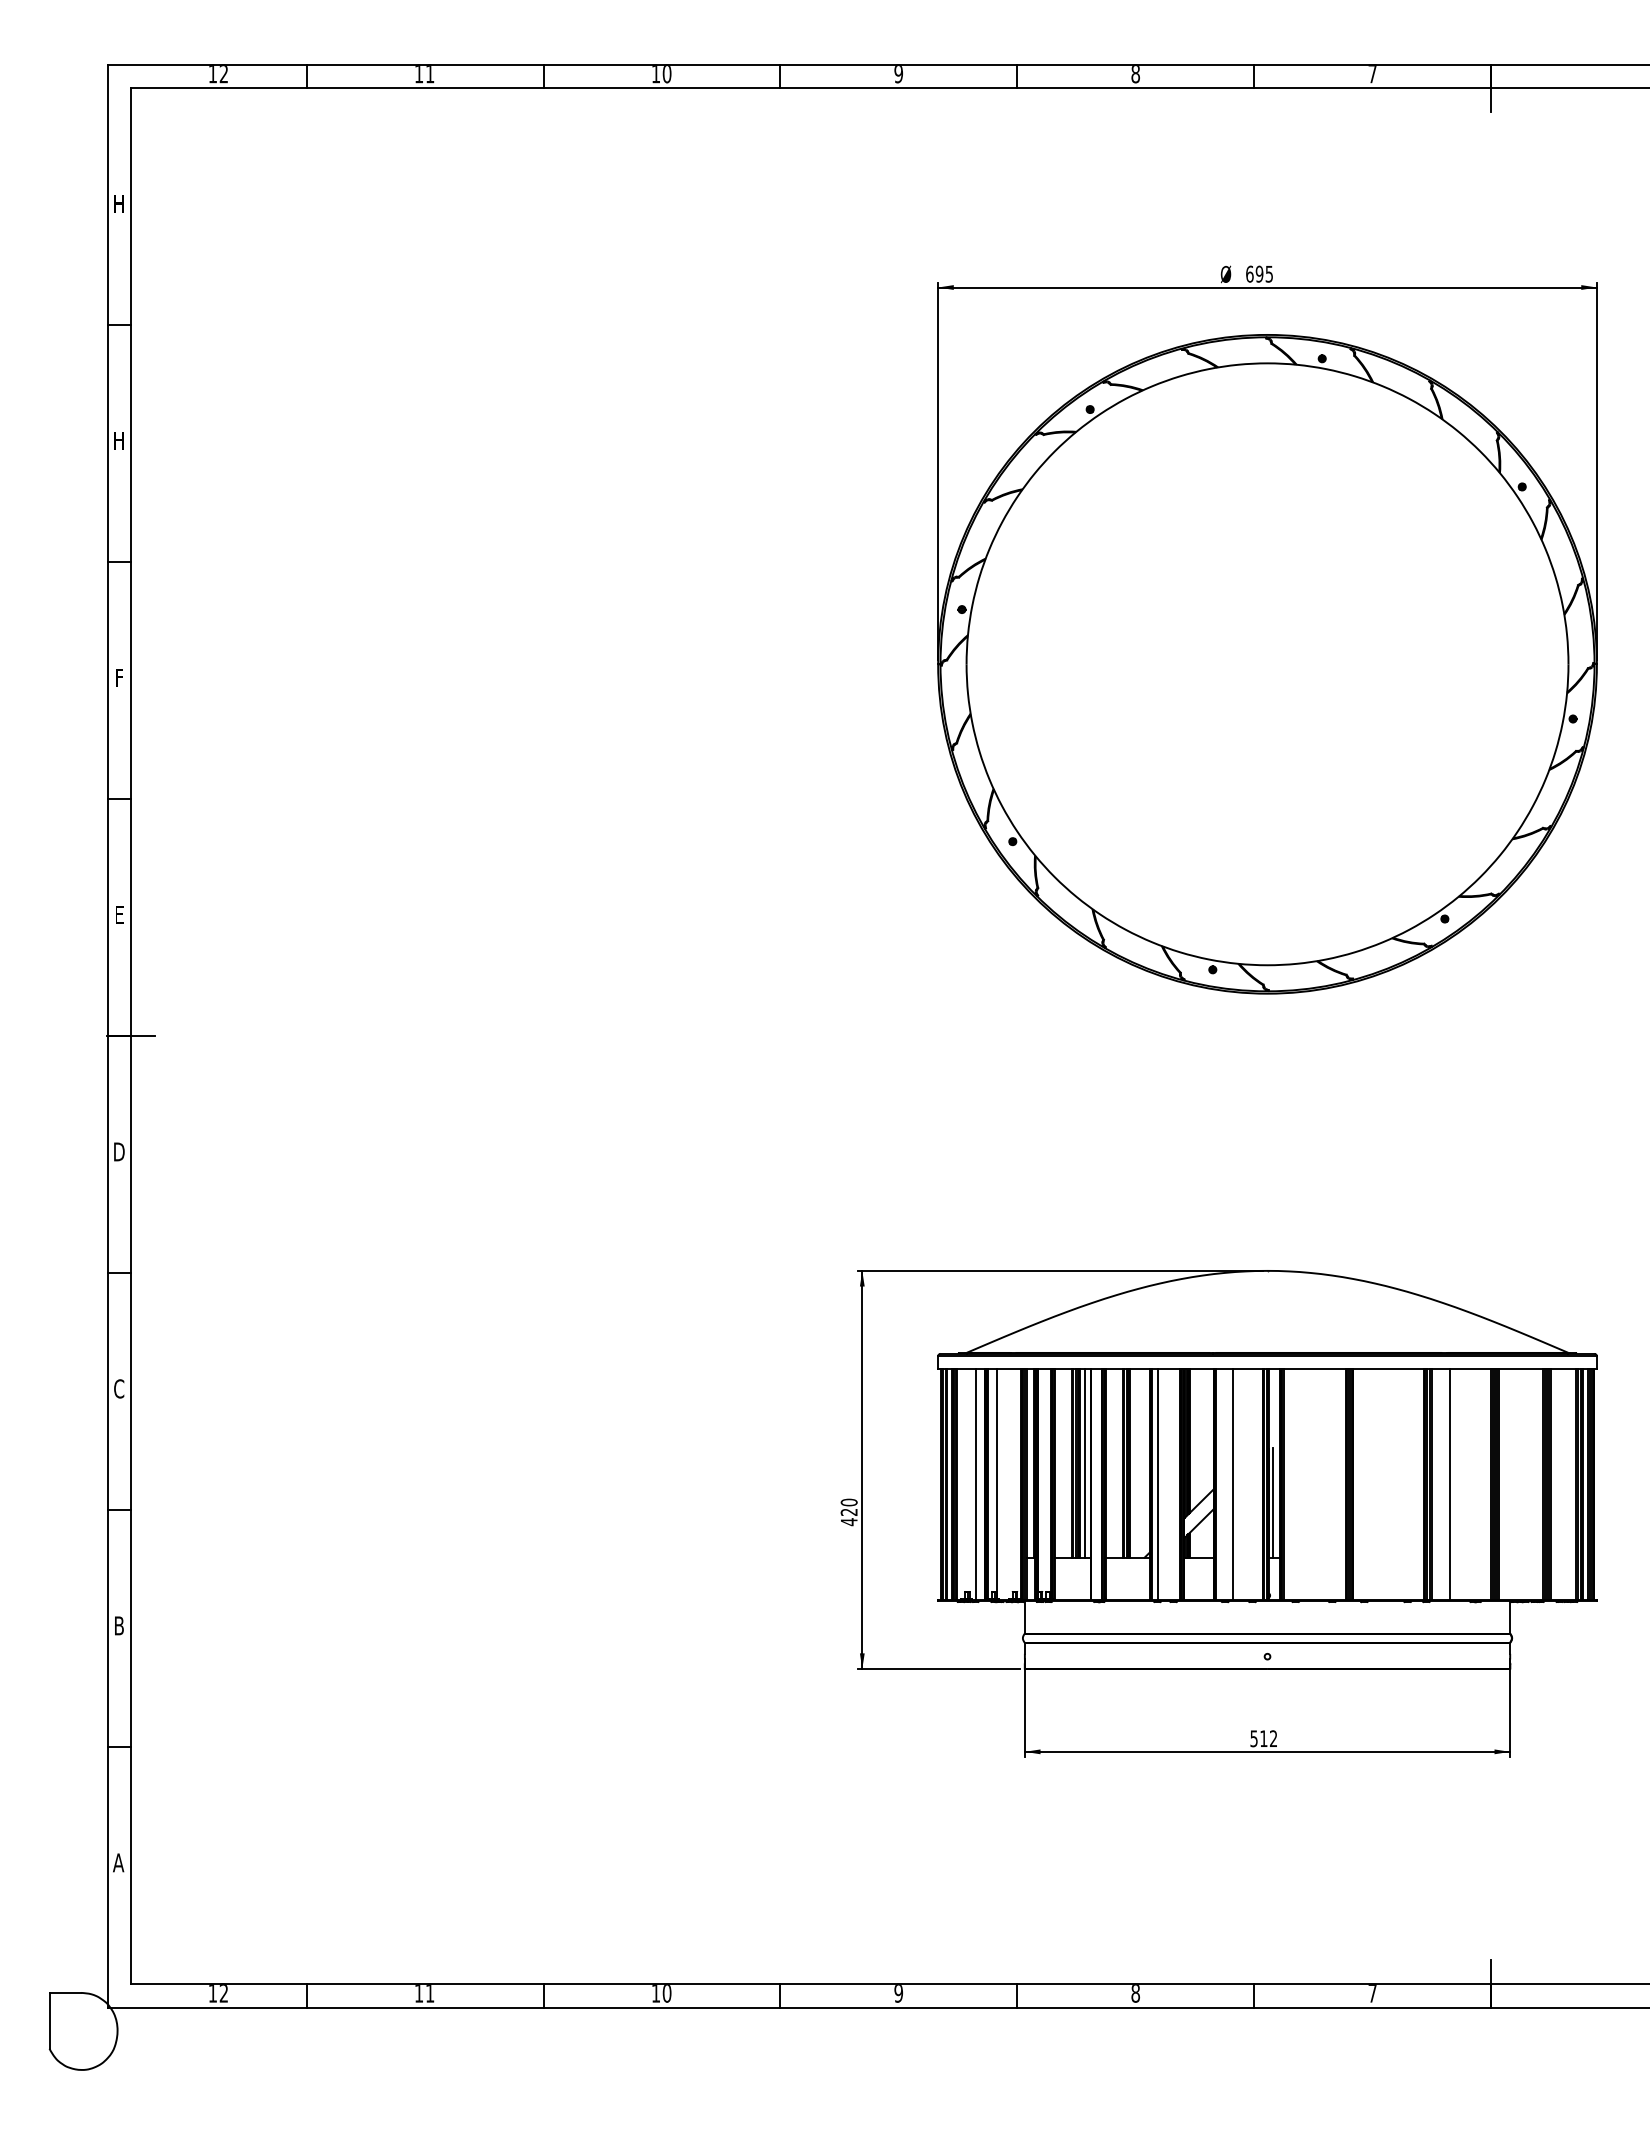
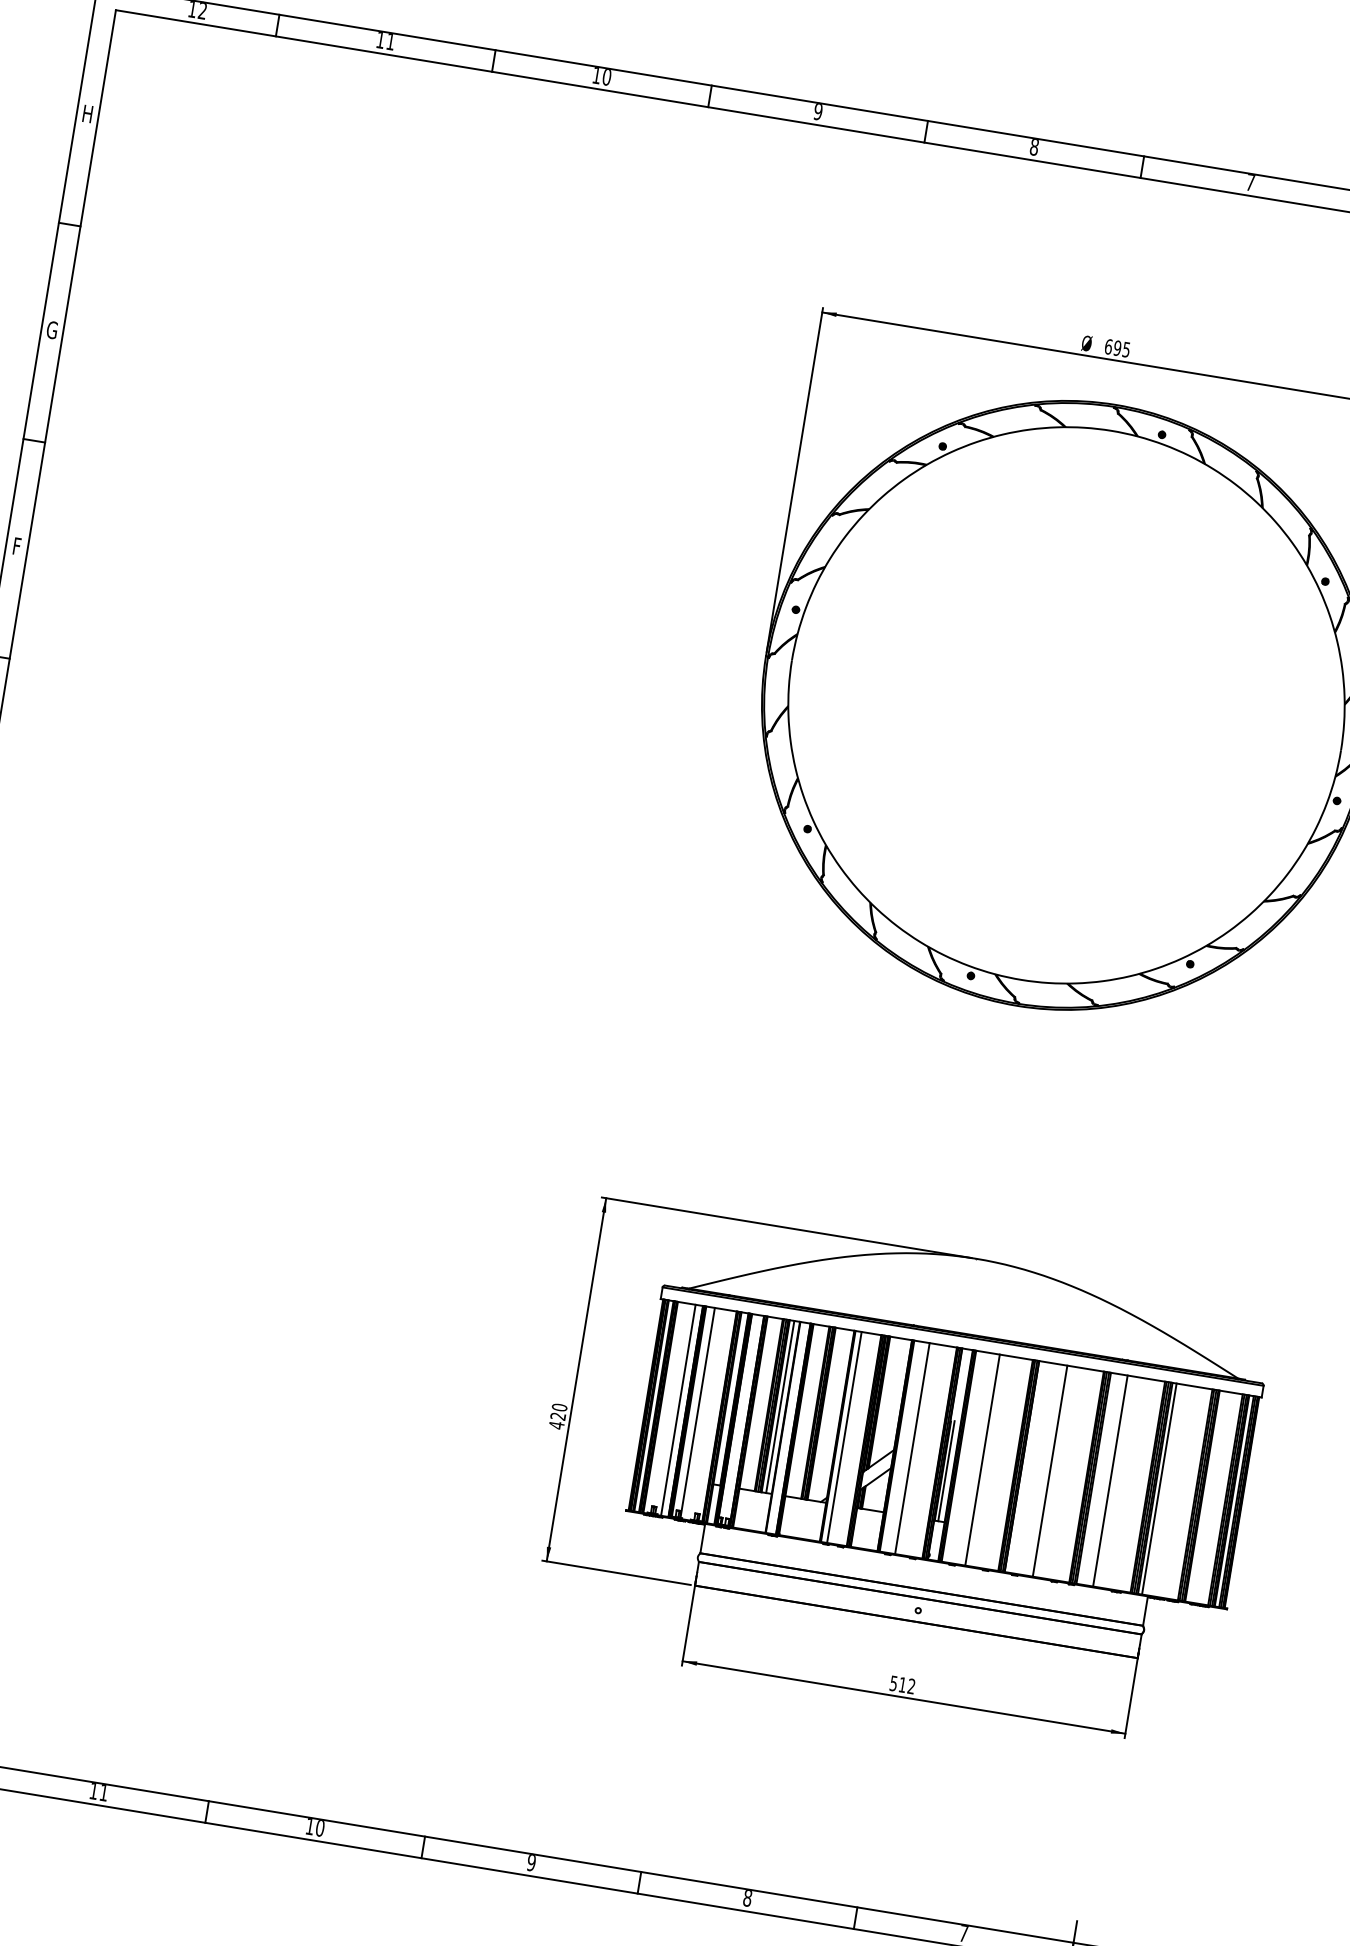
text: (118, 440) -> (51, 329), H -> G
line: (1309, 1484) -> (982, 1459), added
line: (1383, 1484) -> (1049, 1470), added
line: (1503, 1484) -> (1159, 1488), added

